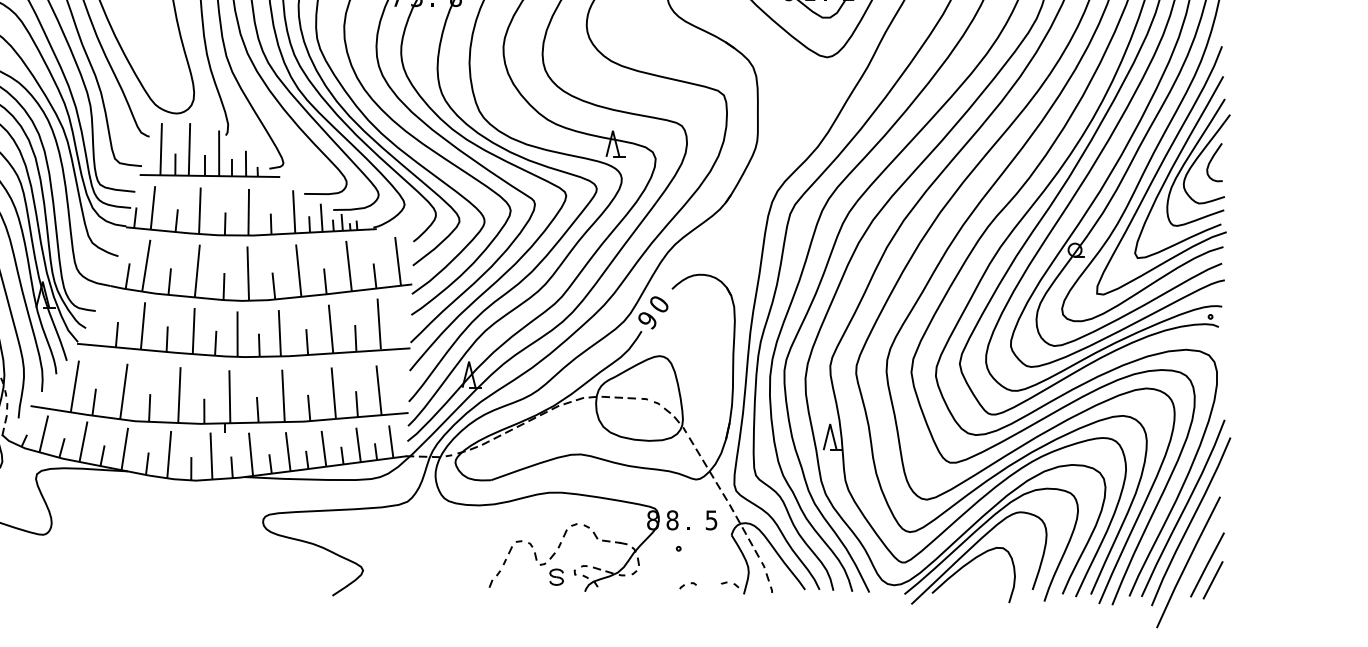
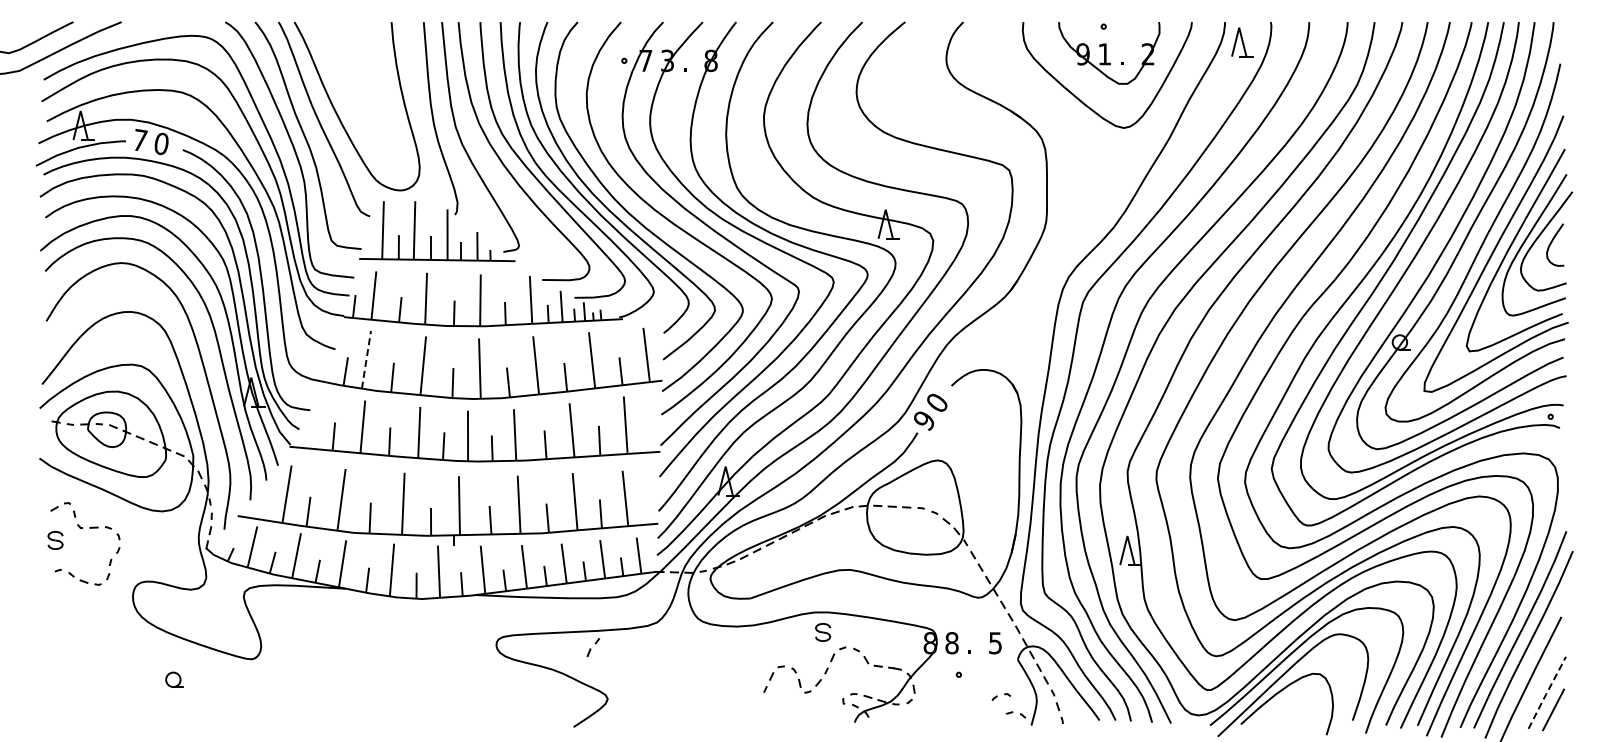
line: (146, 265) -> (366, 359), solid -> dashed
line: (1207, 564) -> (1547, 692), solid -> dashed
part: (557, 577) -> (823, 632), moved
part: (495, 579) -> (593, 647), moved
part: (688, 585) -> (1001, 696), moved

